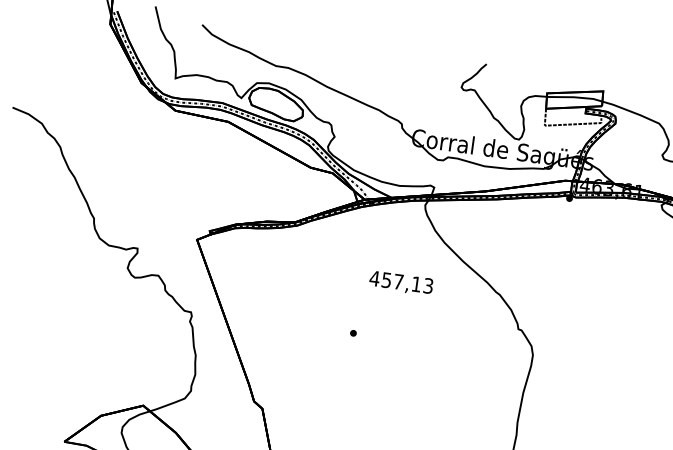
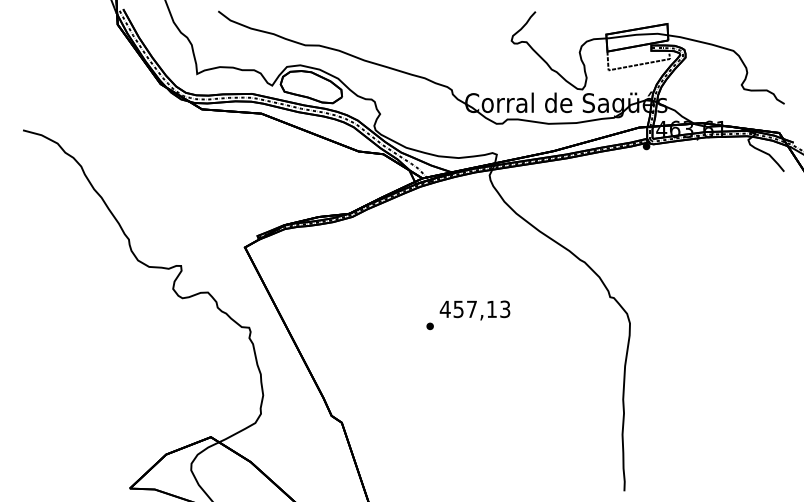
text: (400, 283) -> (474, 310), moved

